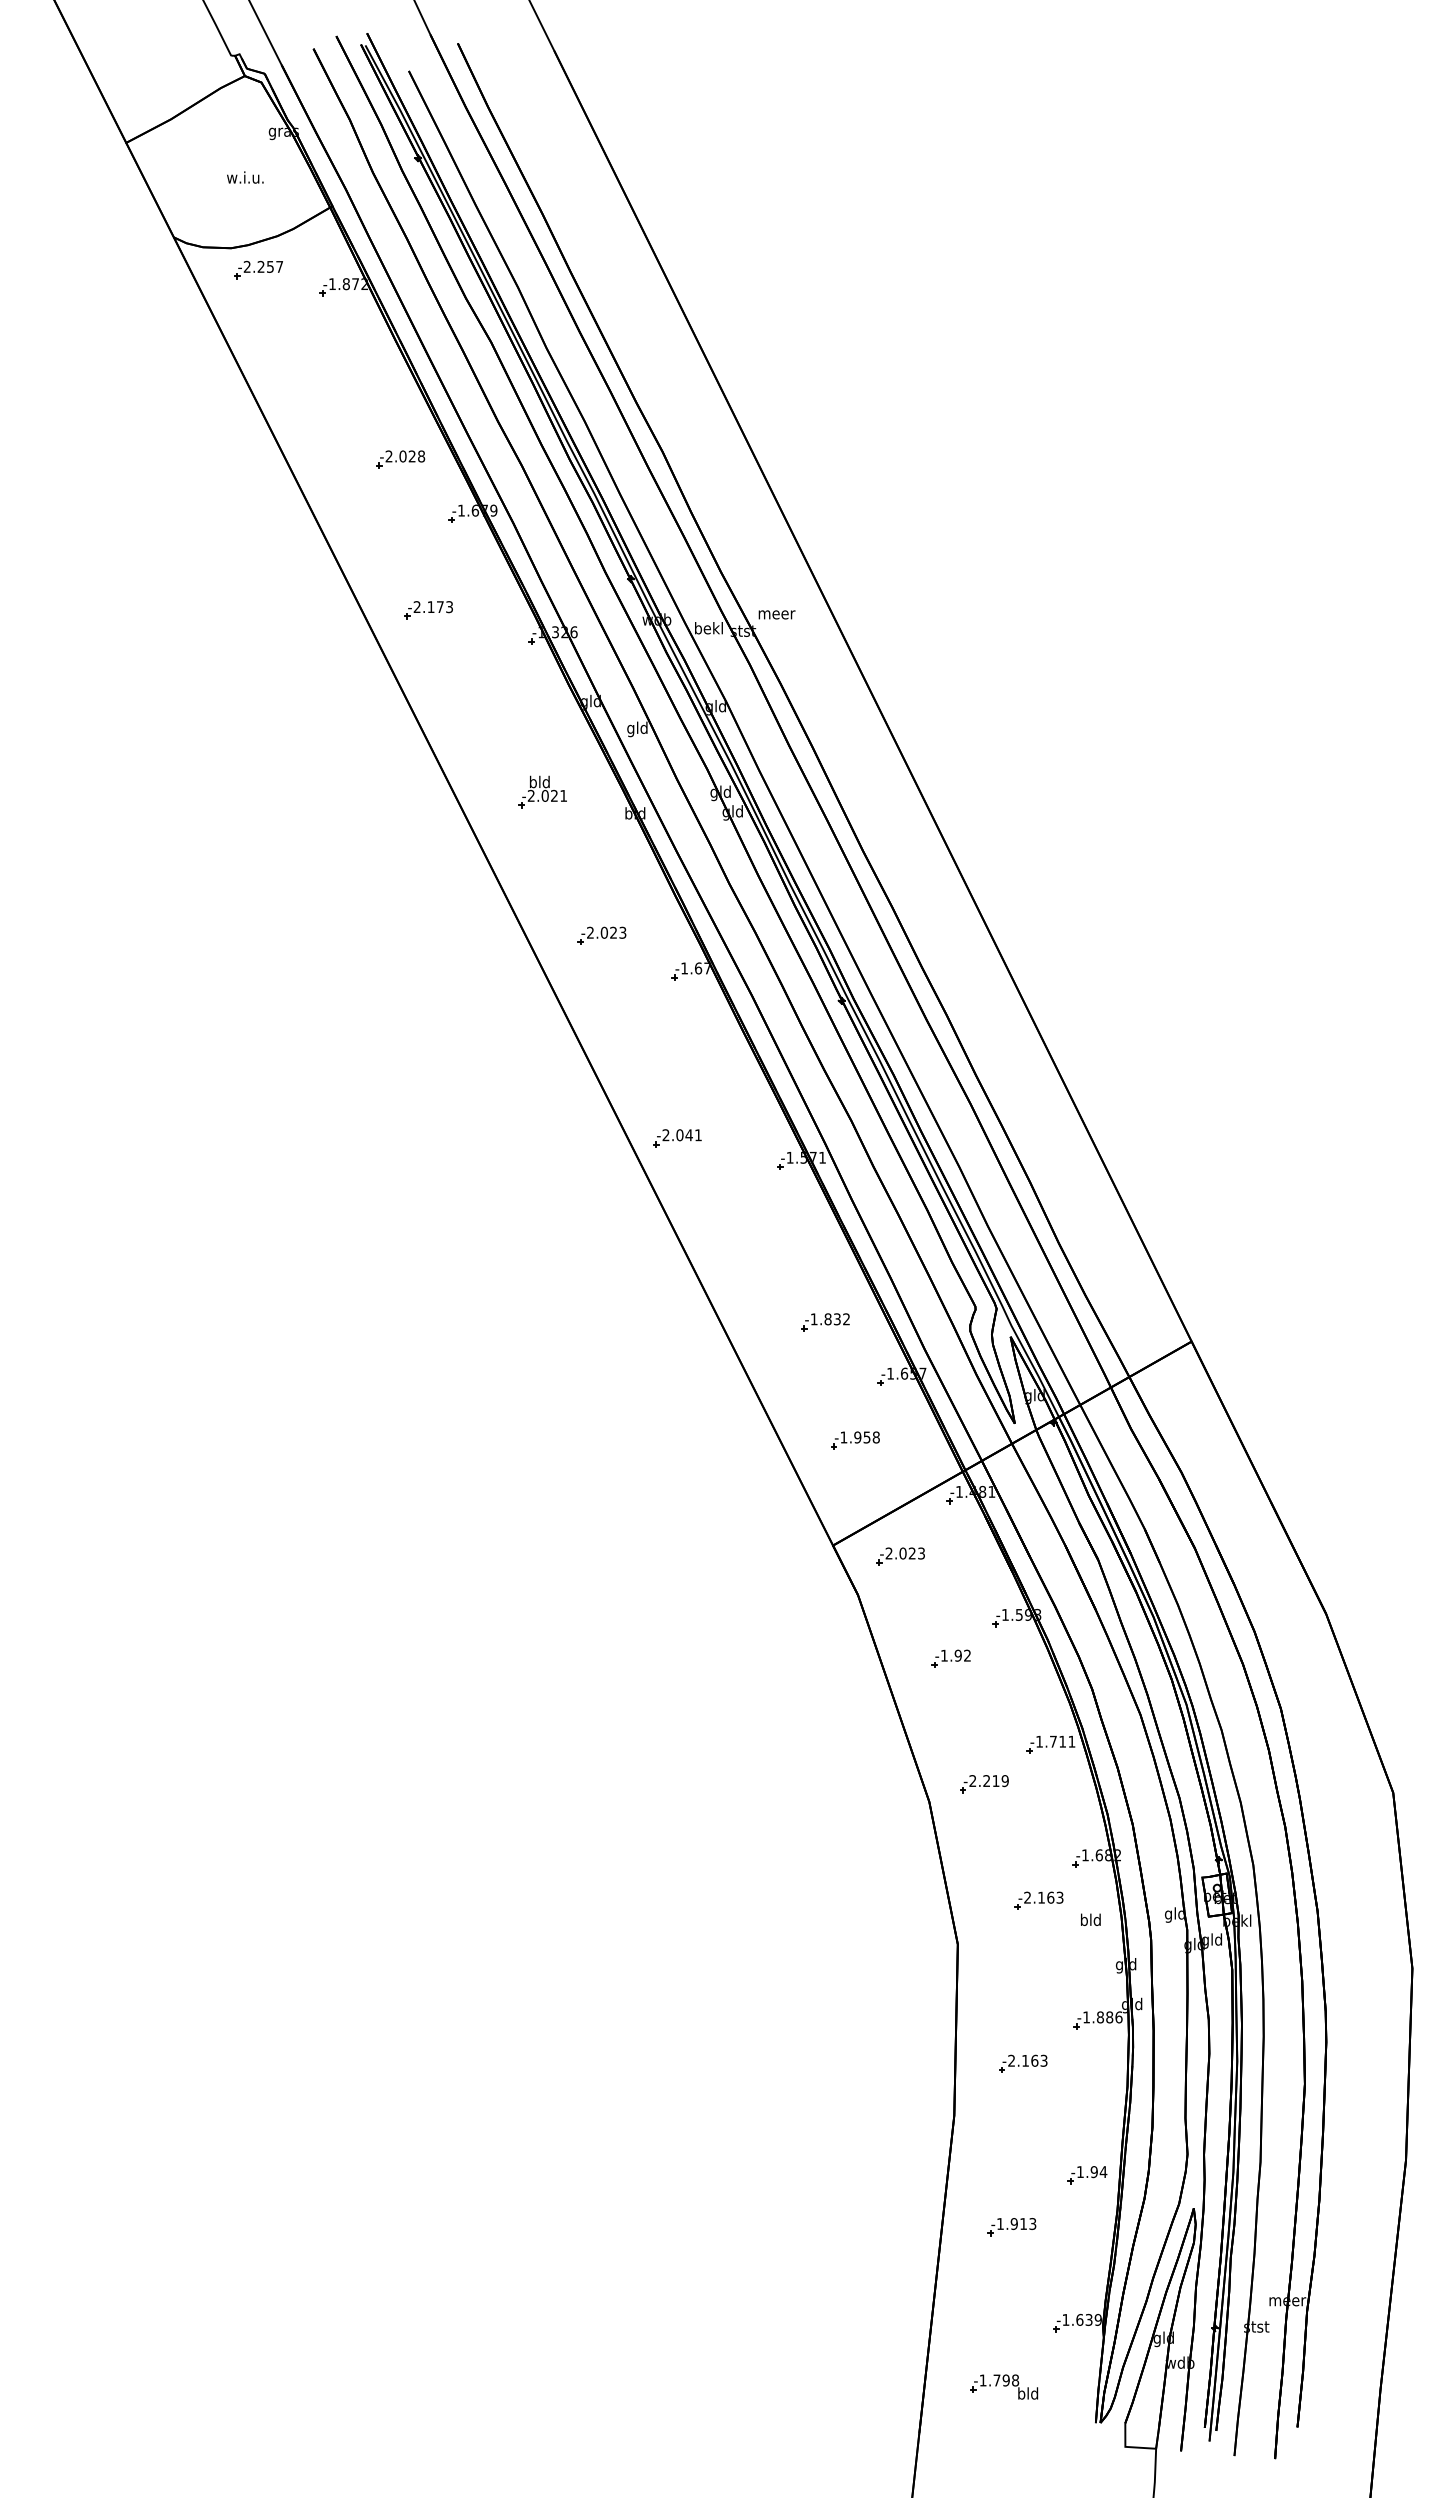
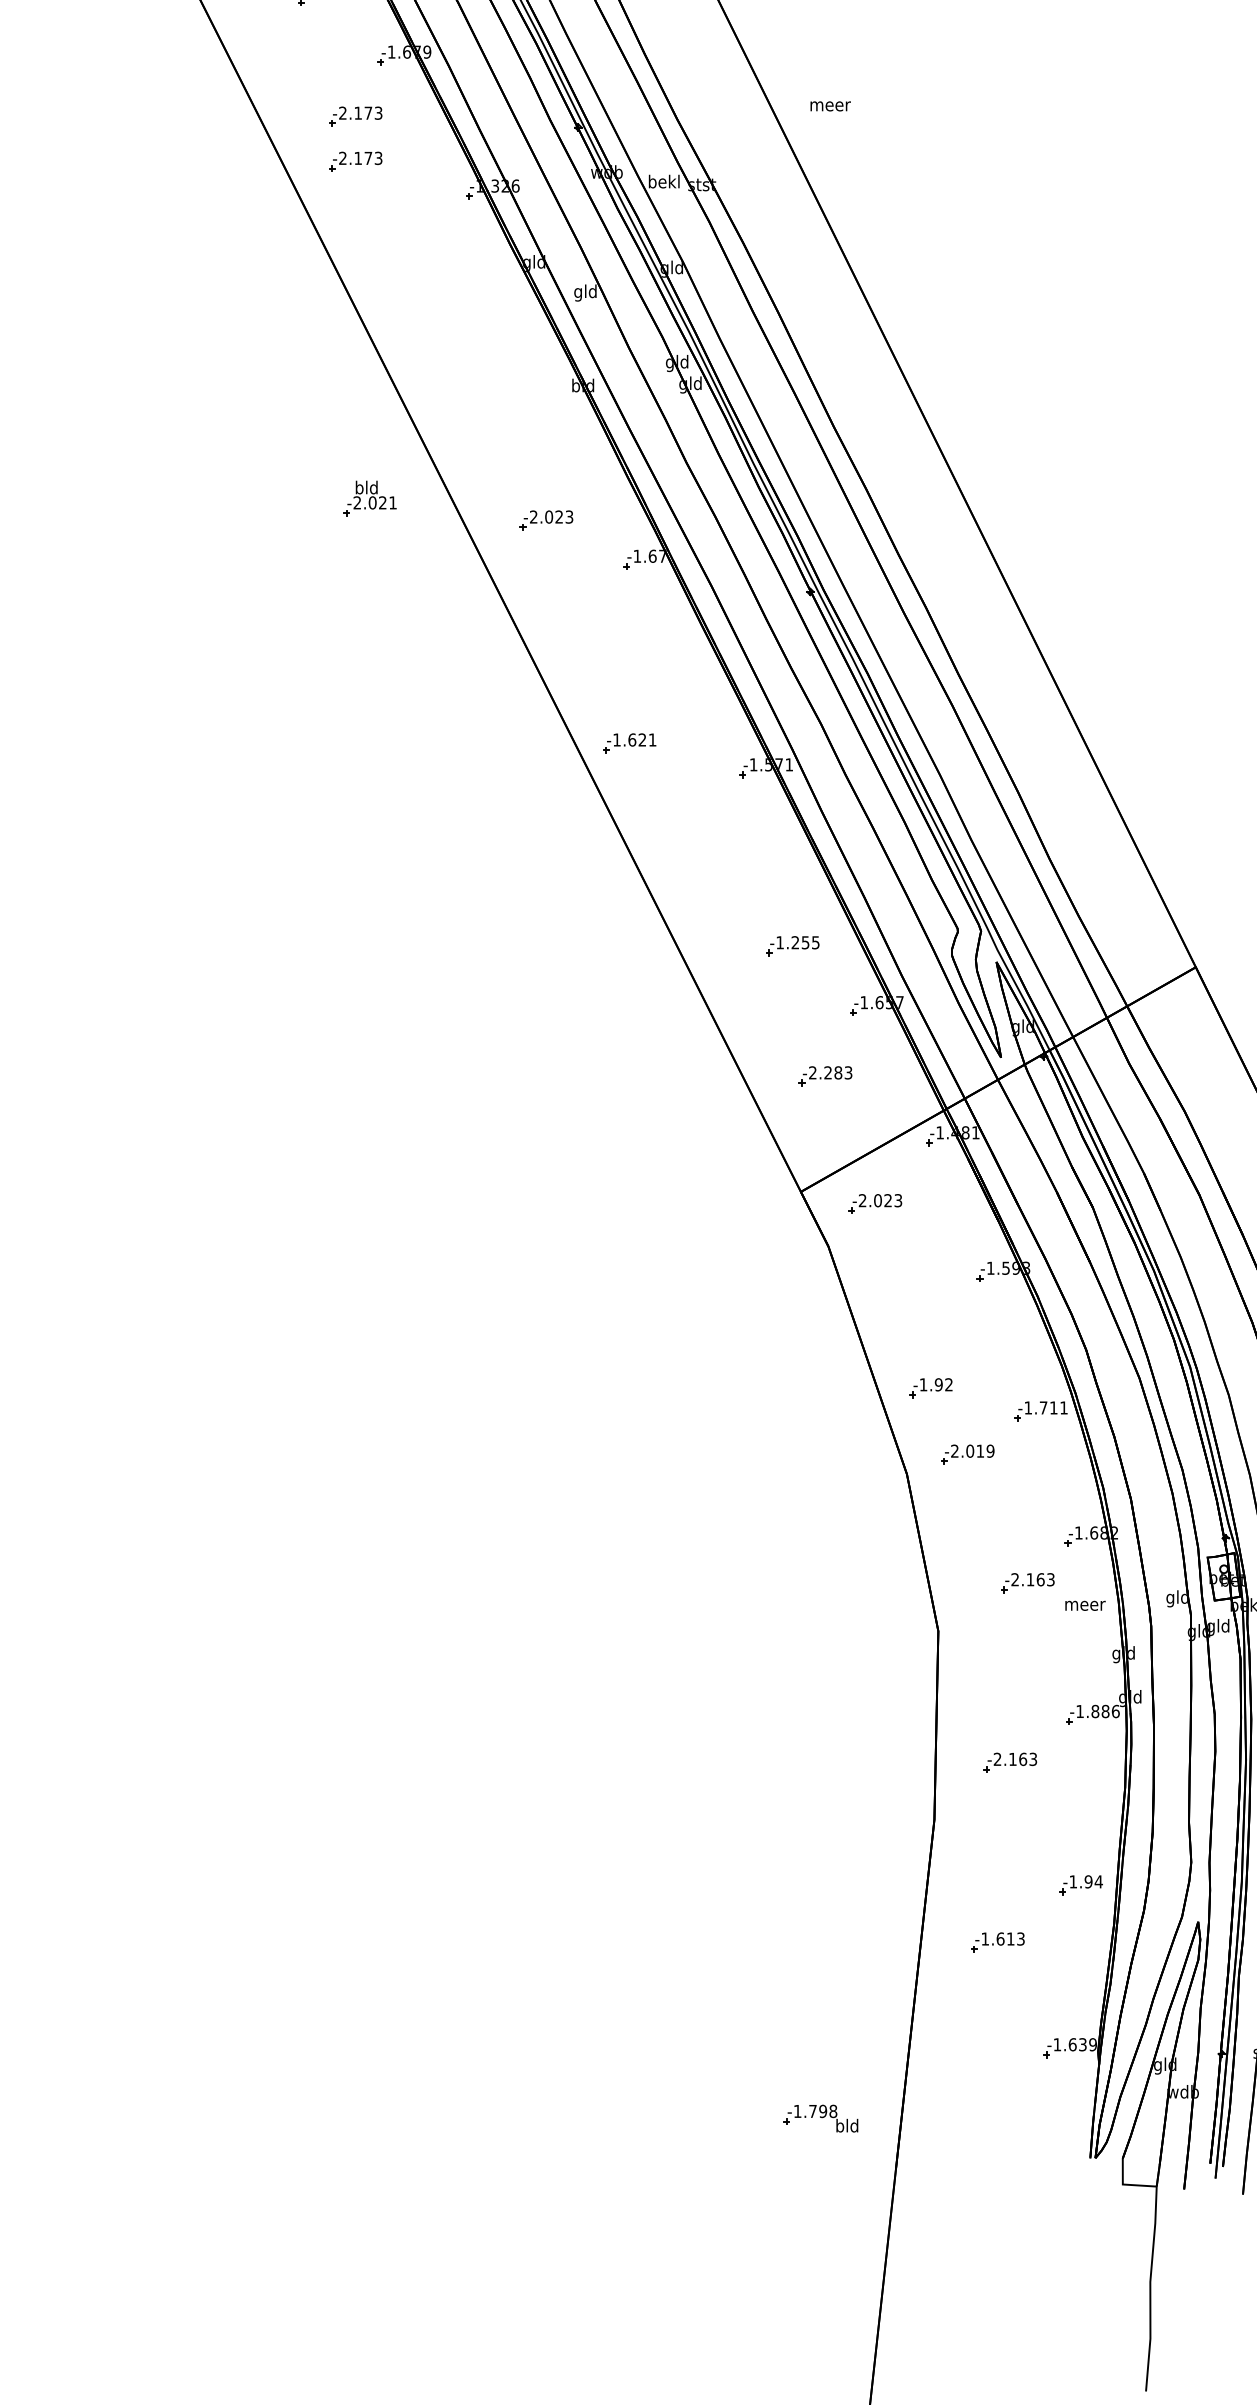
part: (428, 569) -> (355, 116), added
text: (776, 614) -> (830, 105), moved
part: (542, 791) -> (369, 498), moved
text: (677, 1135) -> (629, 740), -2.041 -> -1.621
text: (836, 1319) -> (804, 942), -1.832 -> -1.255
text: (859, 1437) -> (830, 1072), -1.958 -> -2.283
part: (950, 1658) -> (930, 1387), moved
text: (986, 1781) -> (969, 1451), -2.219 -> -2.019
text: (1091, 1919) -> (1085, 1603), bld -> meer
text: (1013, 2223) -> (999, 1938), -1.913 -> -1.613
part: (1004, 2386) -> (821, 2118), moved

